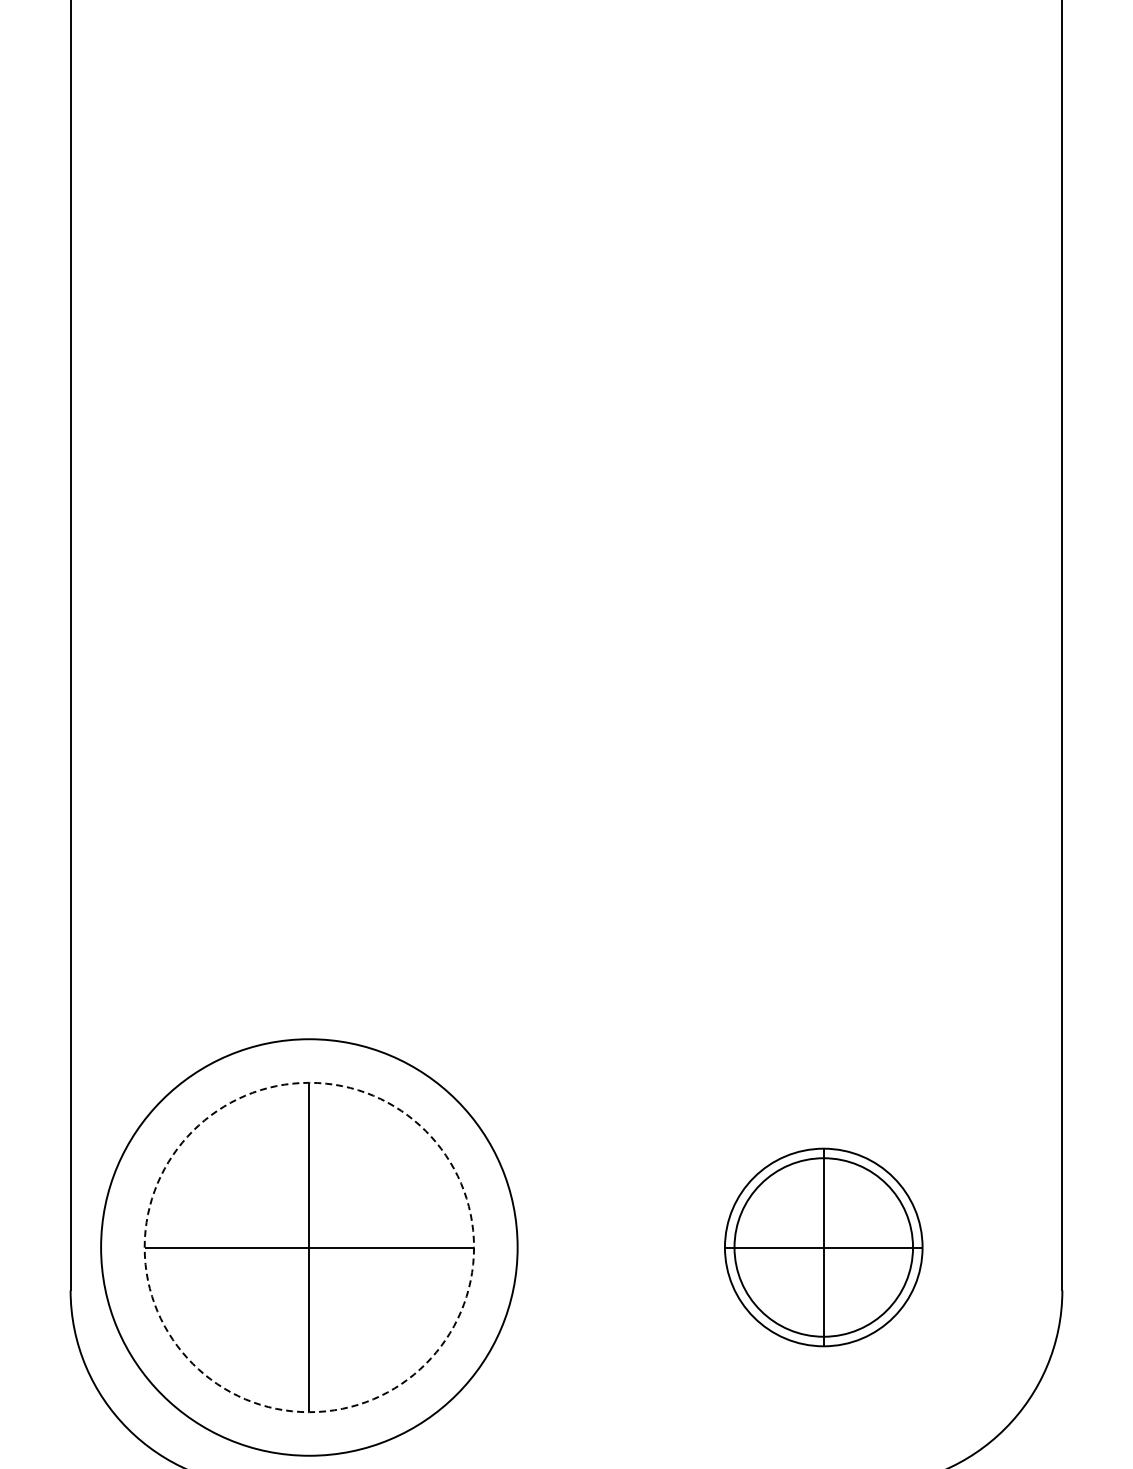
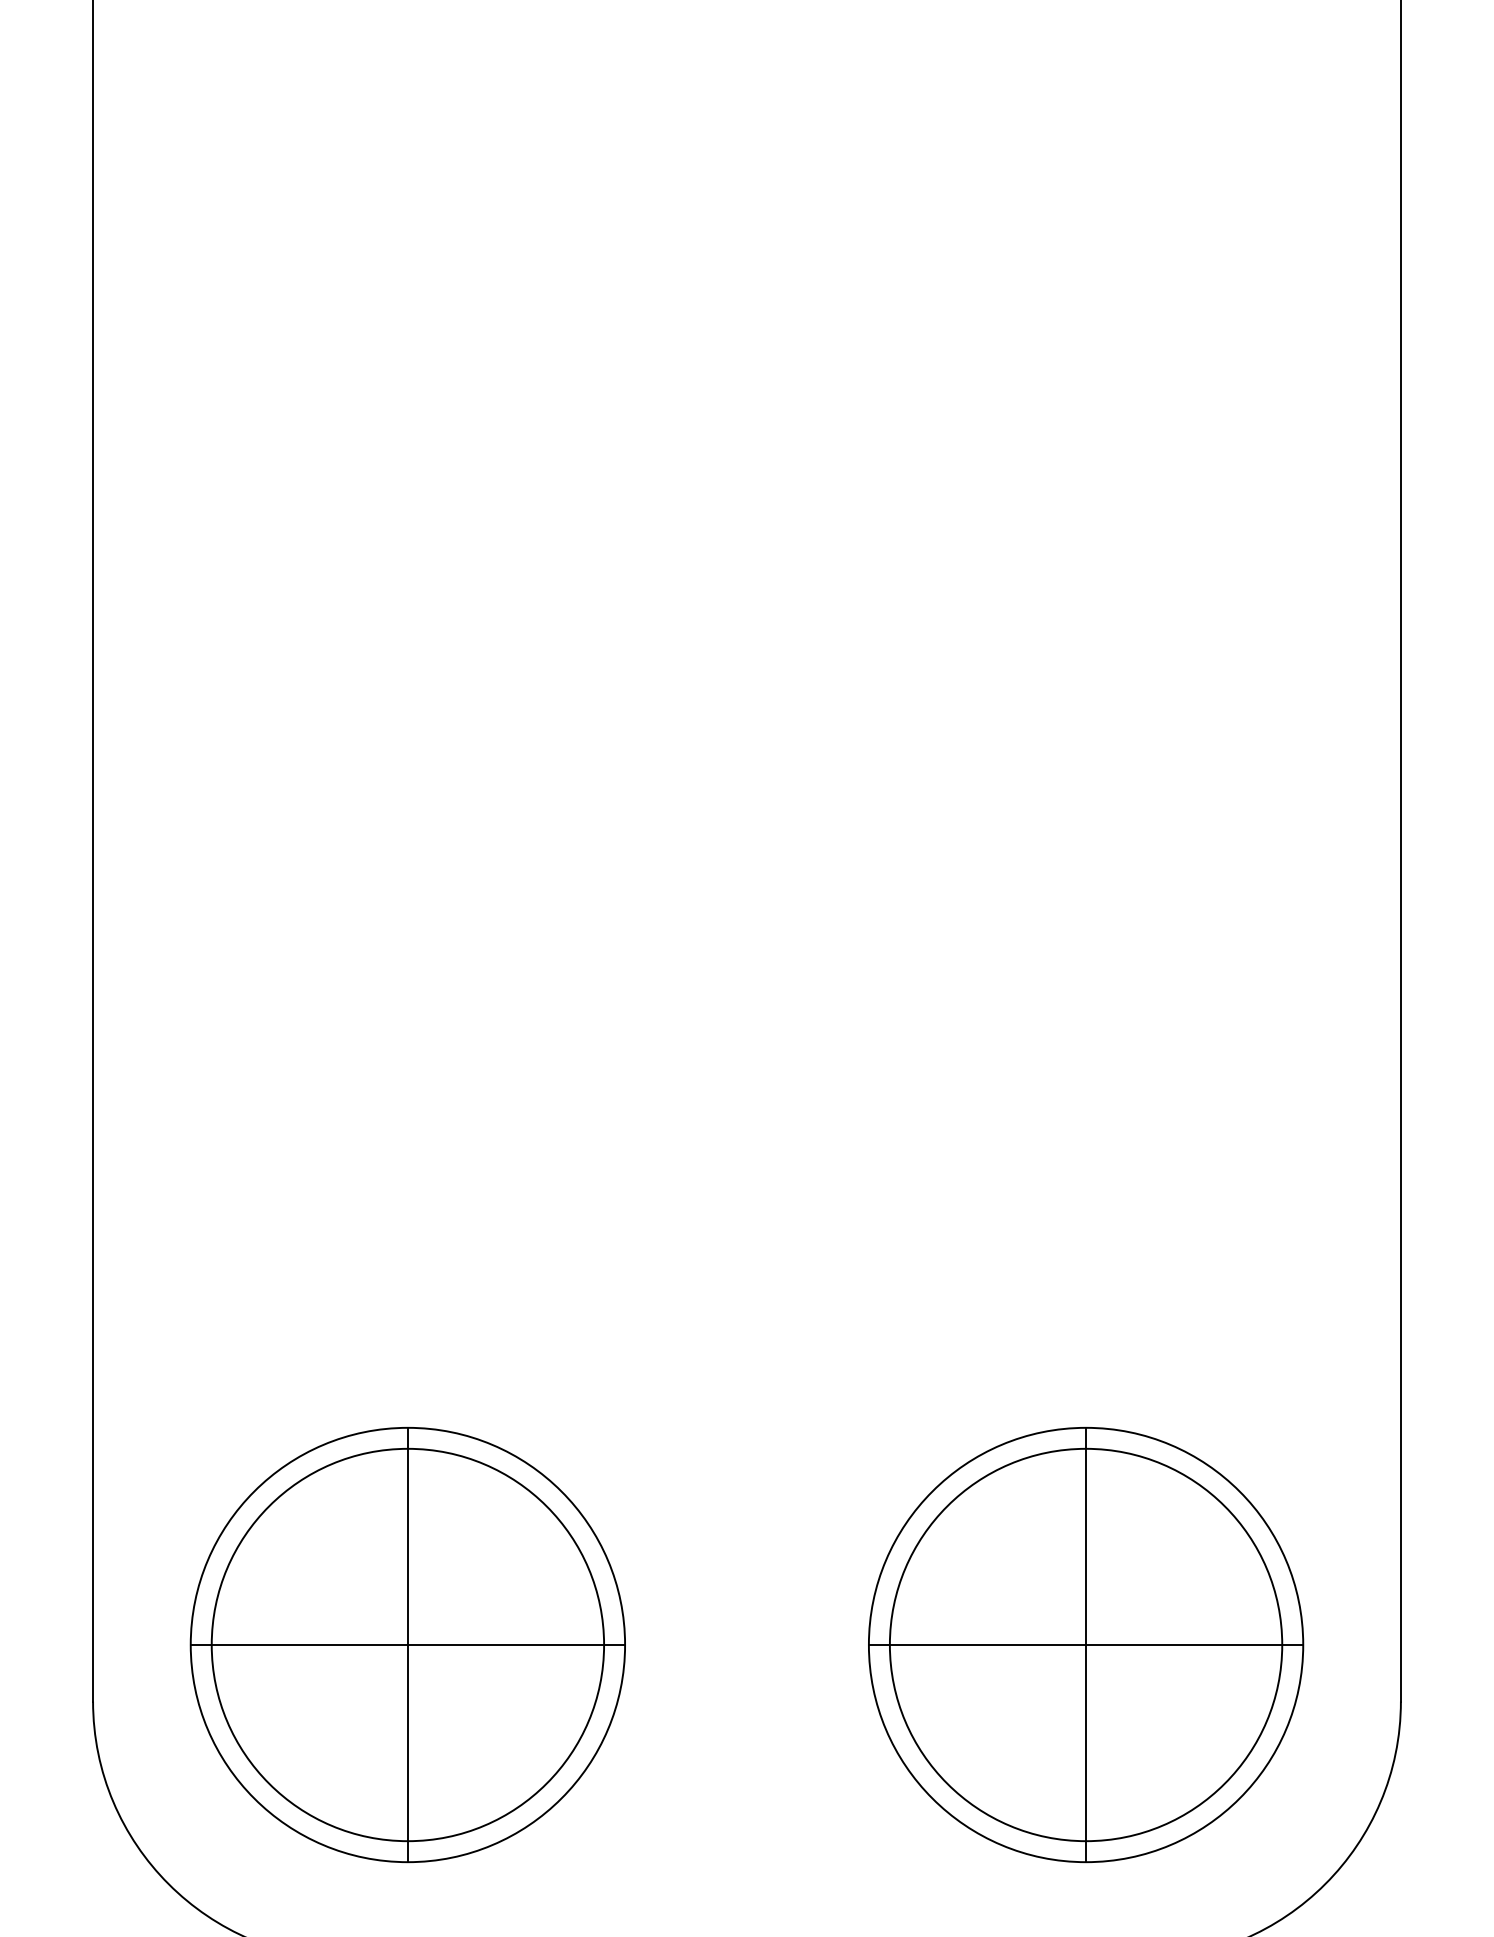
circle: (309, 1247) -> (408, 1644), dashed -> solid
circle: (309, 1247) -> (408, 1644), size x0.71
part: (823, 1247) -> (1085, 1644), size x1.67

